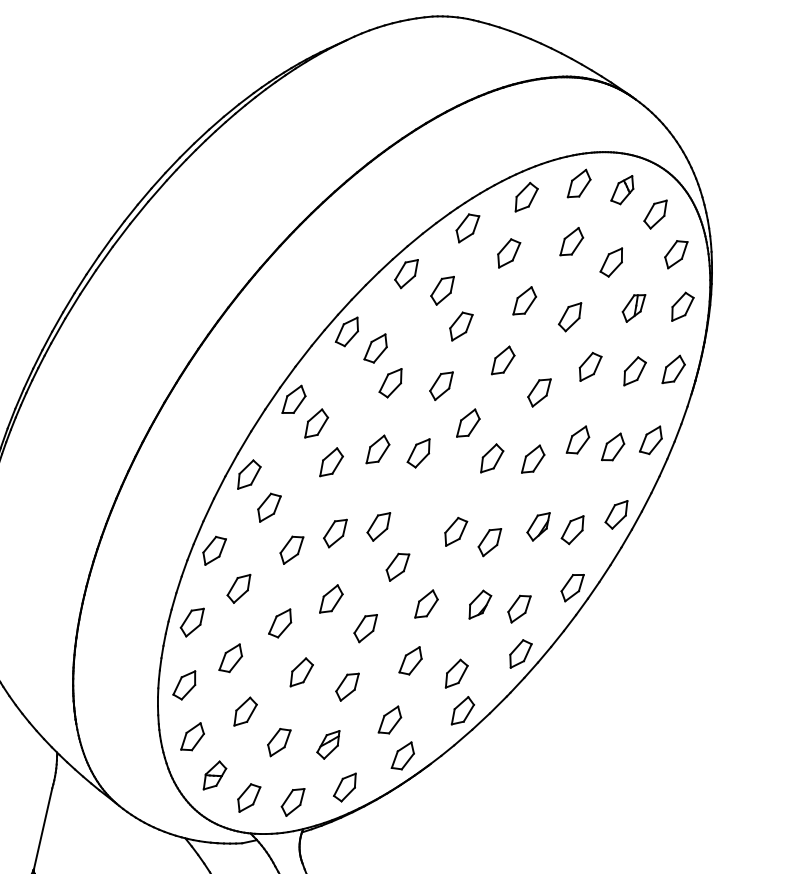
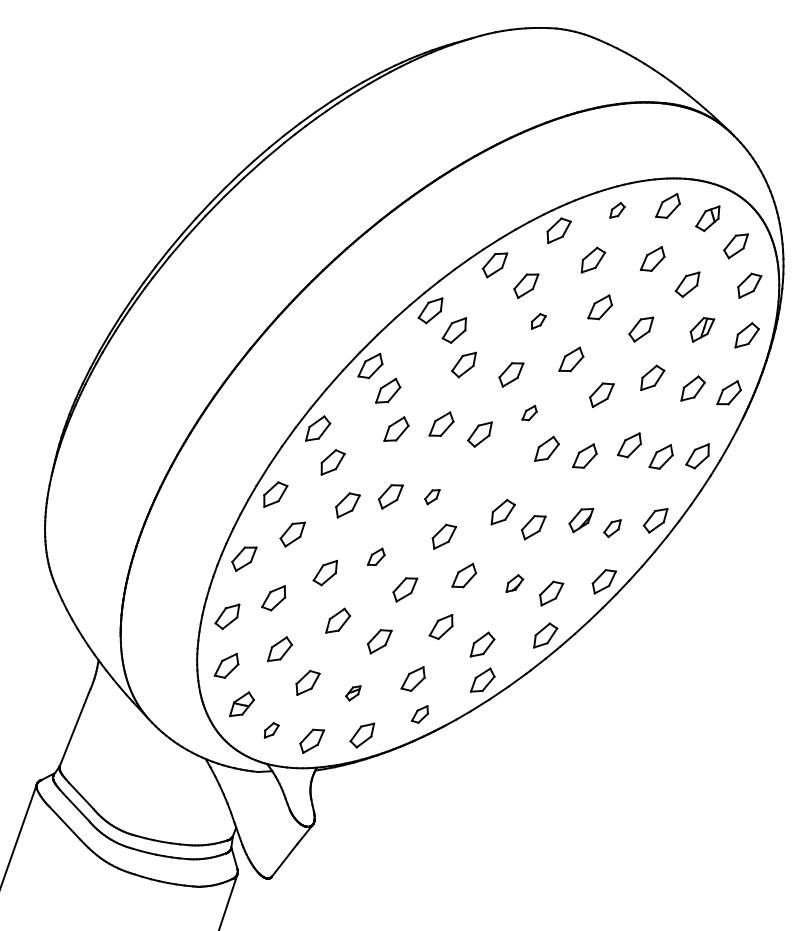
part: (526, 196) -> (617, 210), size x0.6
part: (461, 326) -> (538, 321), size x0.6
part: (467, 422) -> (529, 412), size x0.6
part: (379, 526) -> (432, 496), size x0.6
part: (573, 530) -> (612, 528), size x0.7
part: (330, 598) -> (376, 556), size x0.7
part: (479, 604) -> (514, 583), size x0.7
part: (329, 745) -> (353, 693), size x0.6
part: (401, 756) -> (419, 714), size x0.7
part: (249, 797) -> (271, 730), size x0.6

